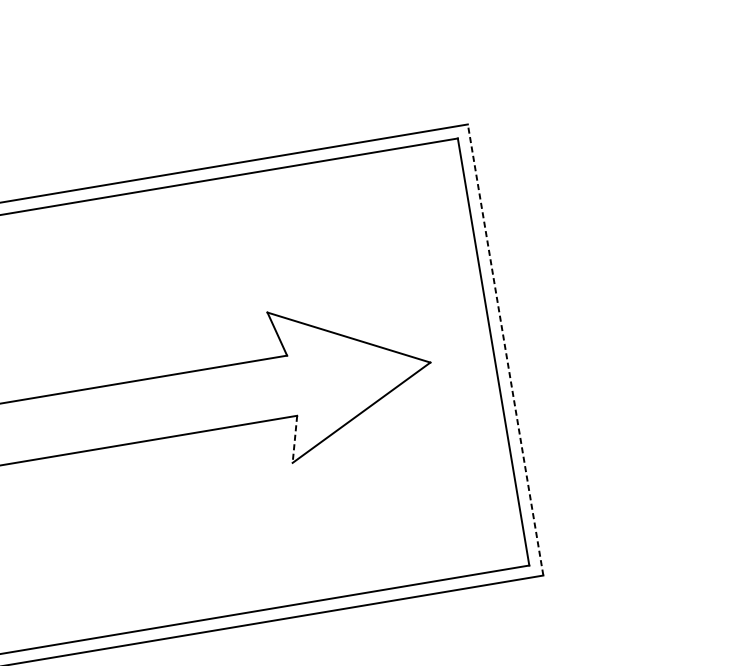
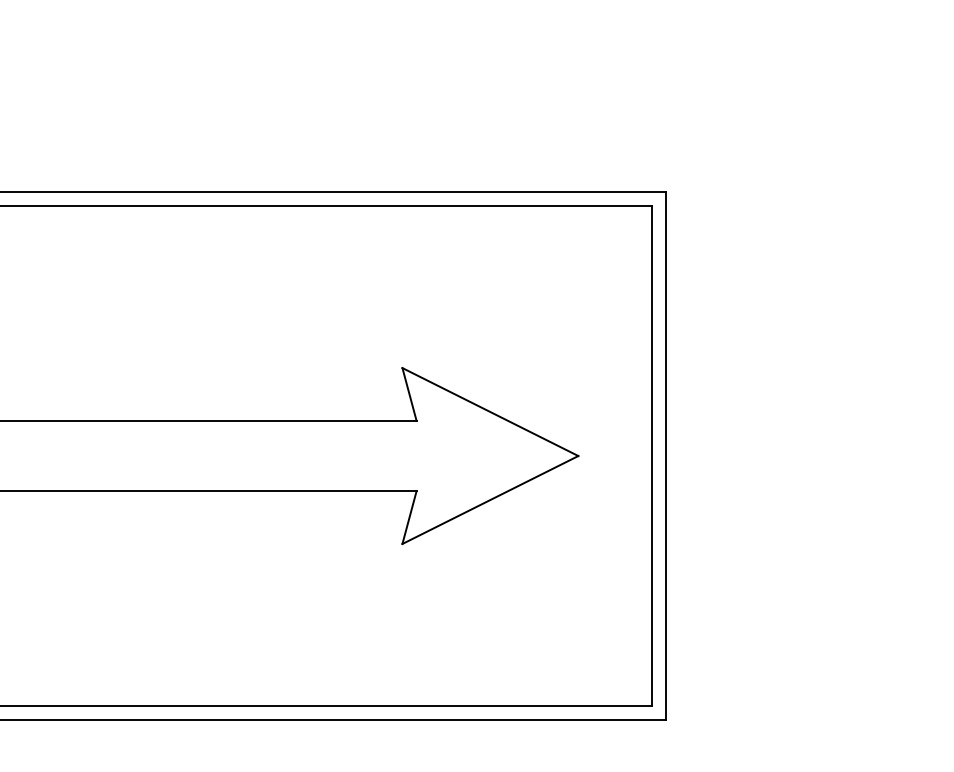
line: (505, 350) -> (666, 456), dashed -> solid
line: (295, 440) -> (409, 518), dashed -> solid

